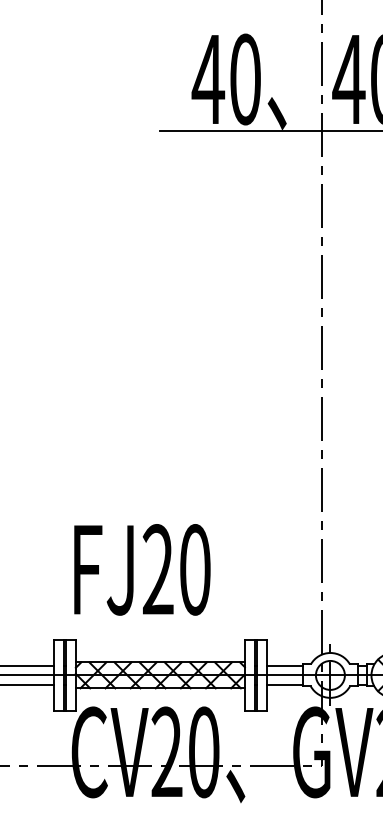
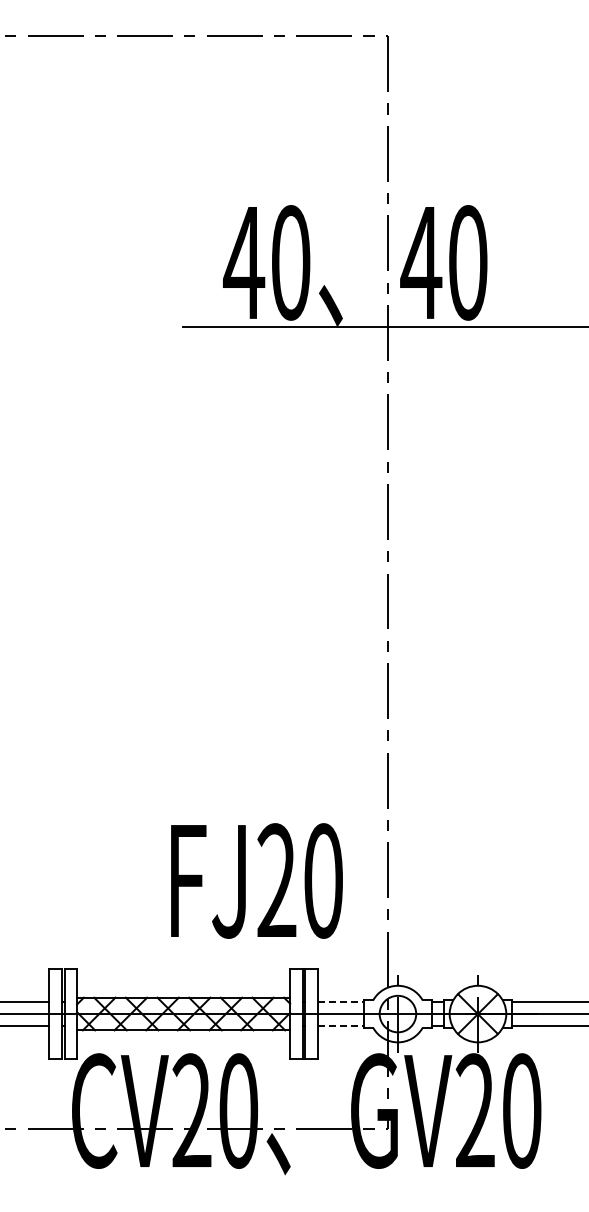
text: (142, 569) -> (256, 880), moved
line: (284, 665) -> (340, 1001), solid -> dashed
line: (284, 685) -> (340, 1026), solid -> dashed

